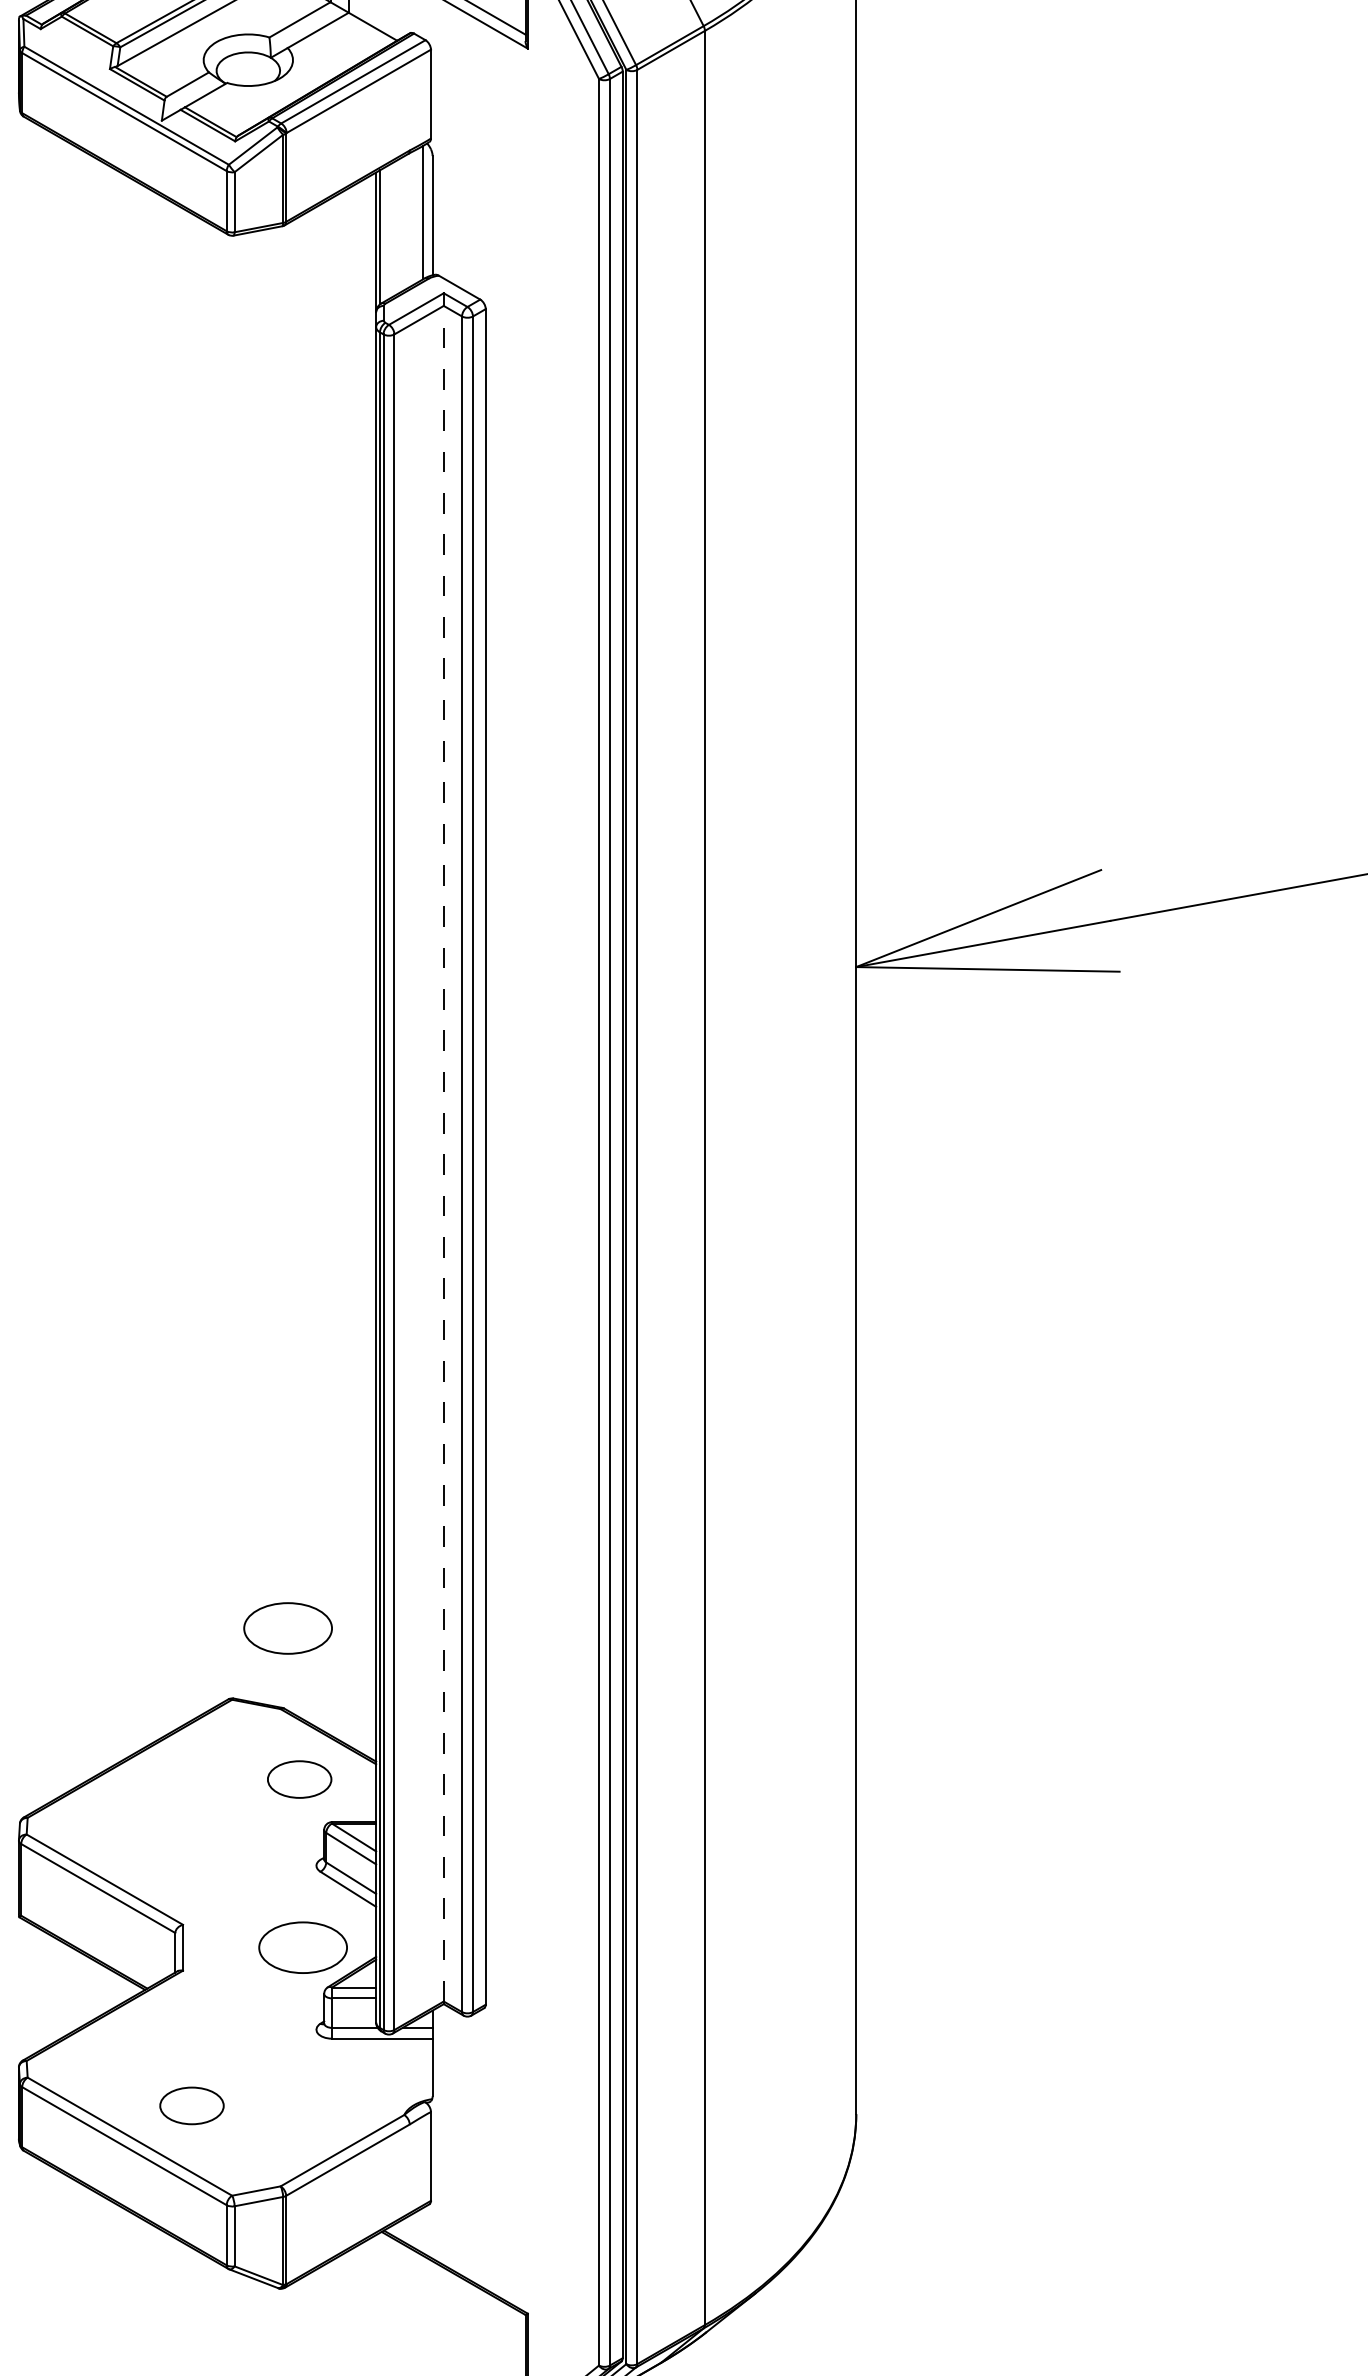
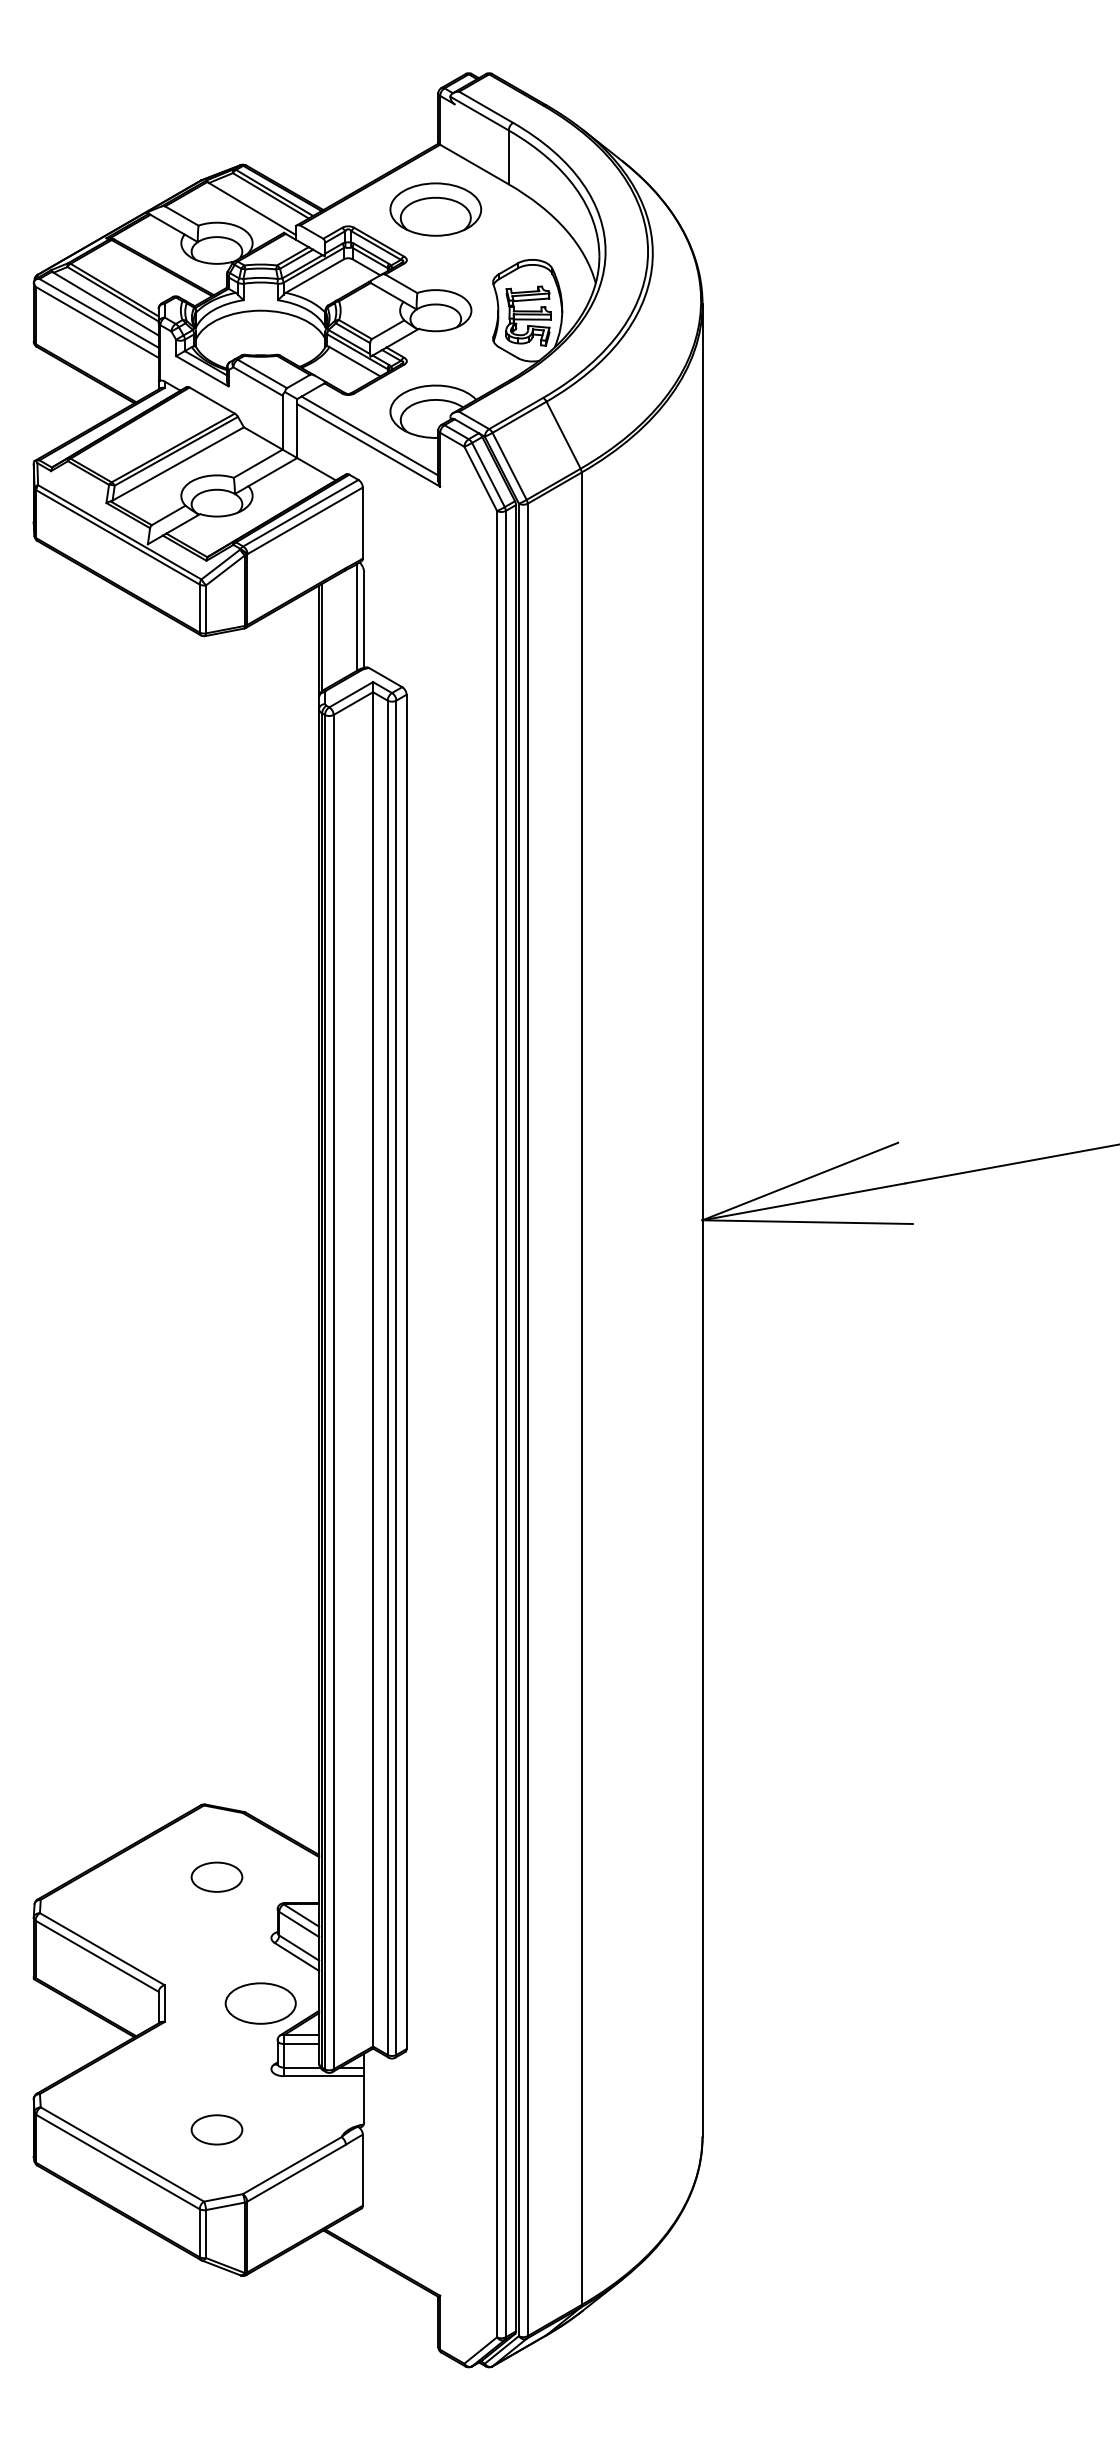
line: (444, 1152) -> (373, 1368), dashed -> solid
part: (287, 1628) -> (248, 1748), removed
part: (299, 1778) -> (216, 1876), moved
part: (191, 2105) -> (216, 2129), moved

